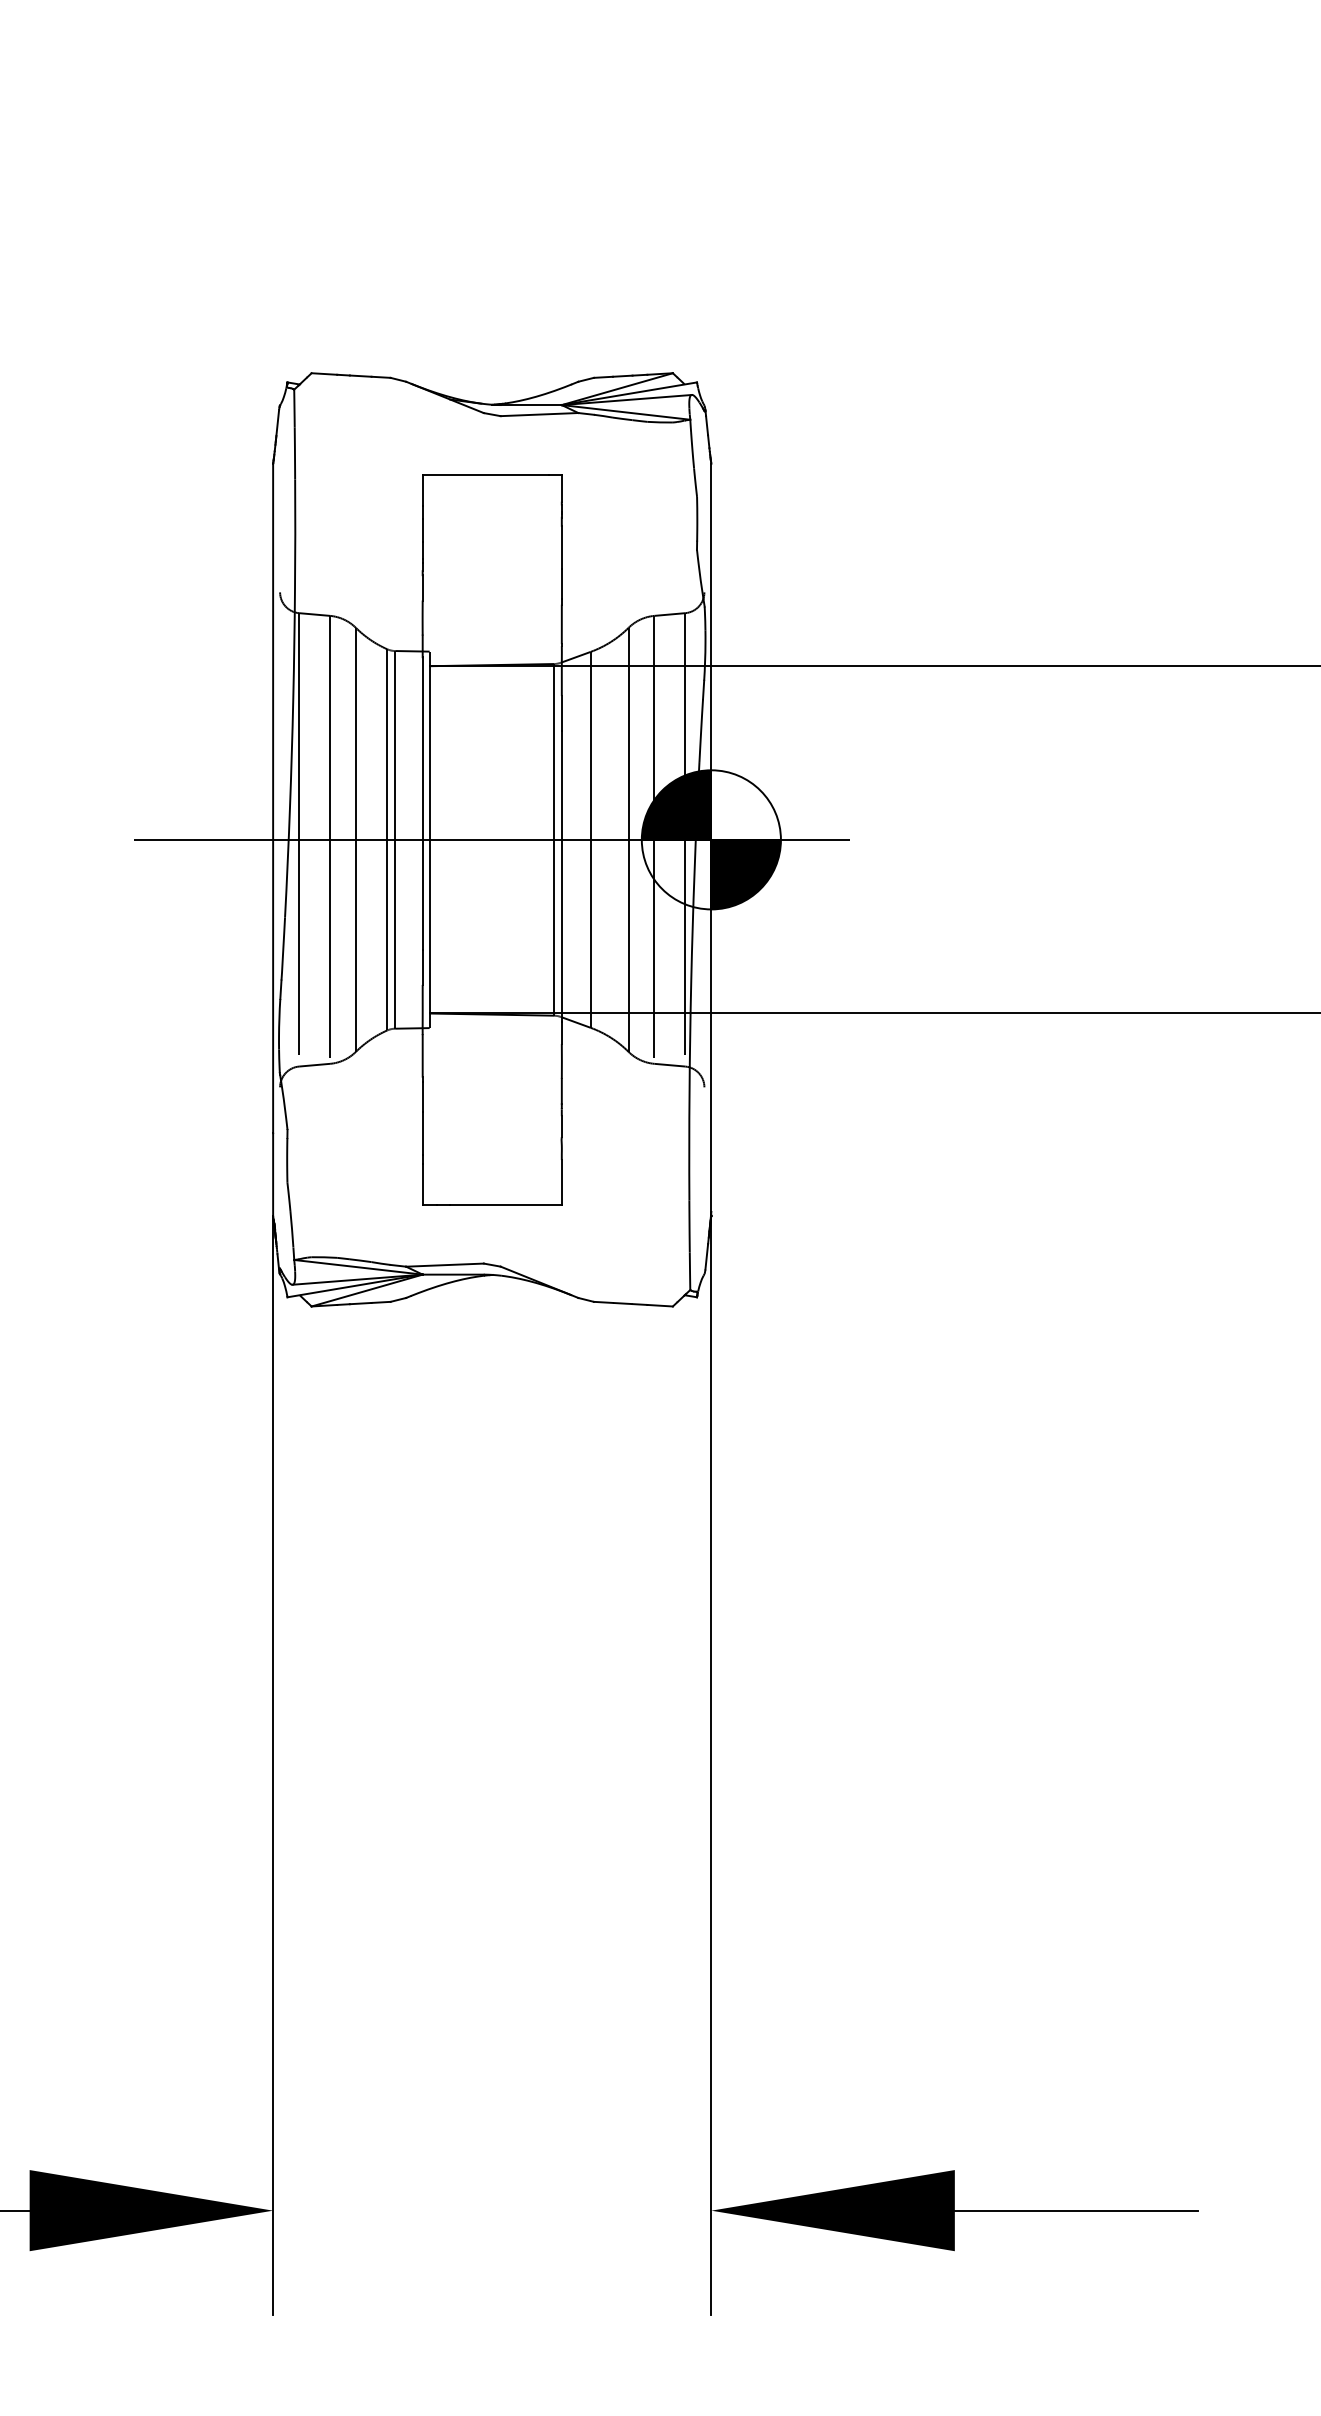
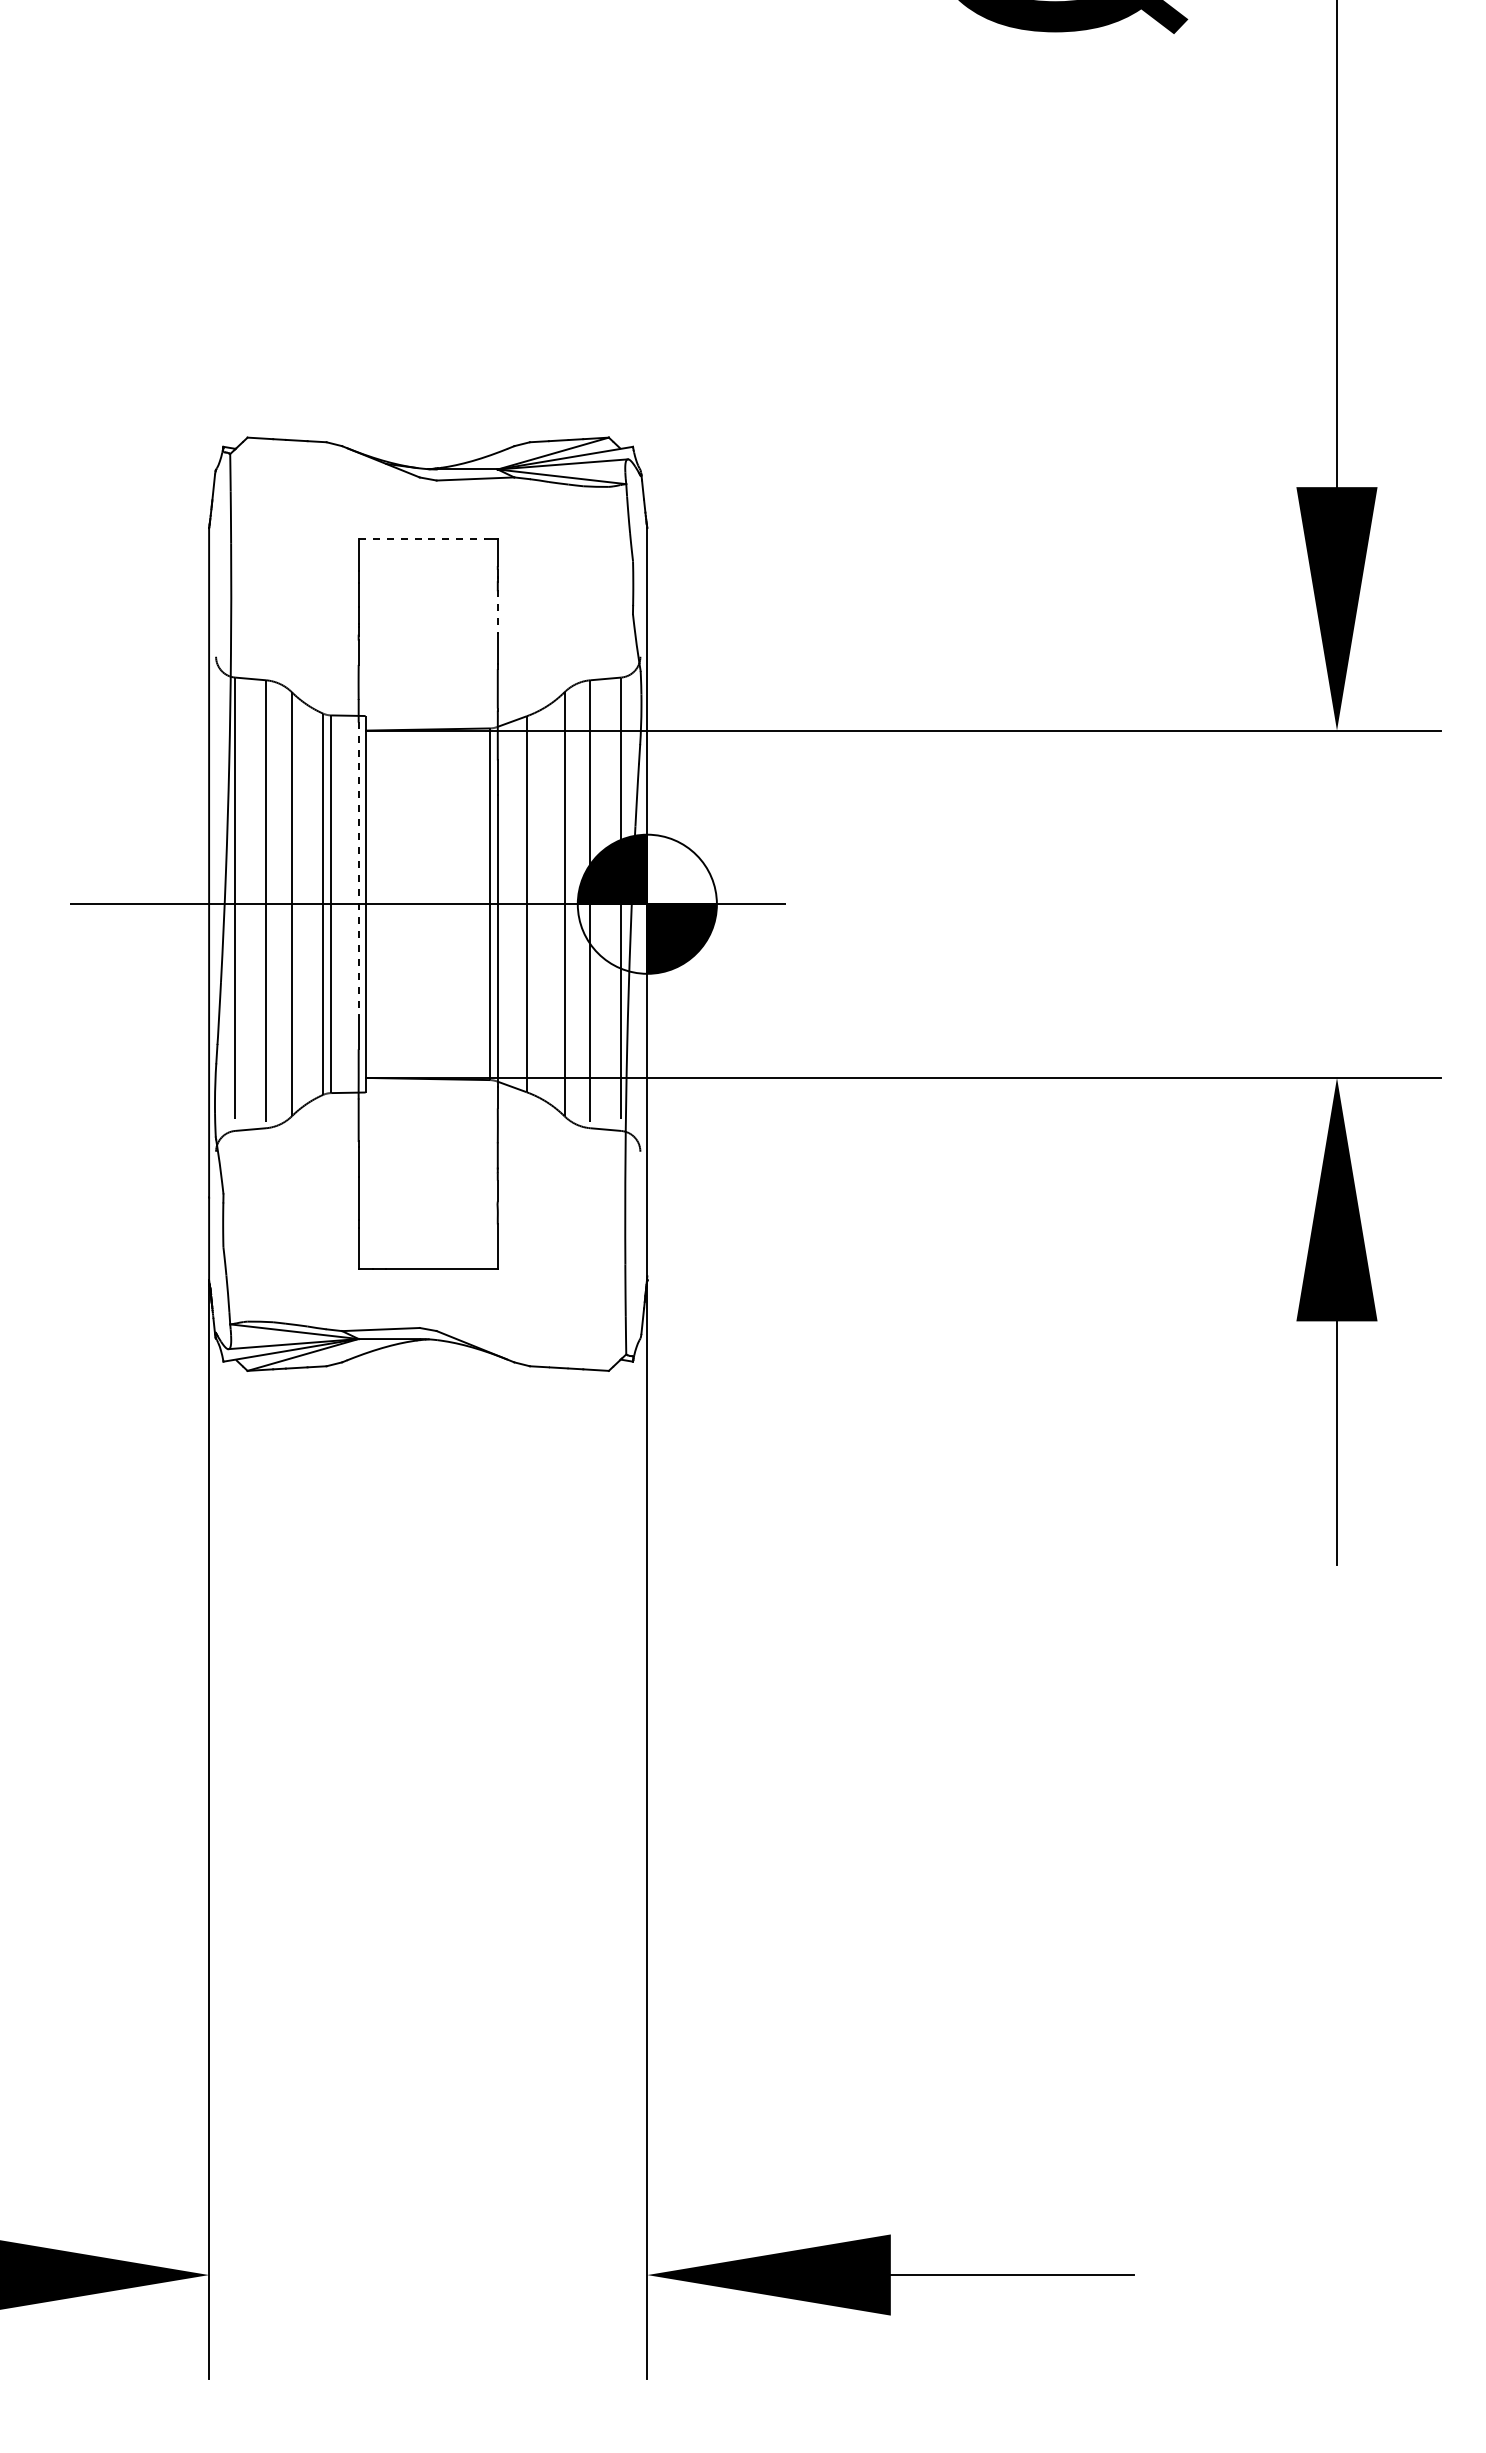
line: (485, 475) -> (421, 539), solid -> dashed
line: (561, 548) -> (497, 612), solid -> dashed
line: (422, 804) -> (358, 868), solid -> dashed

